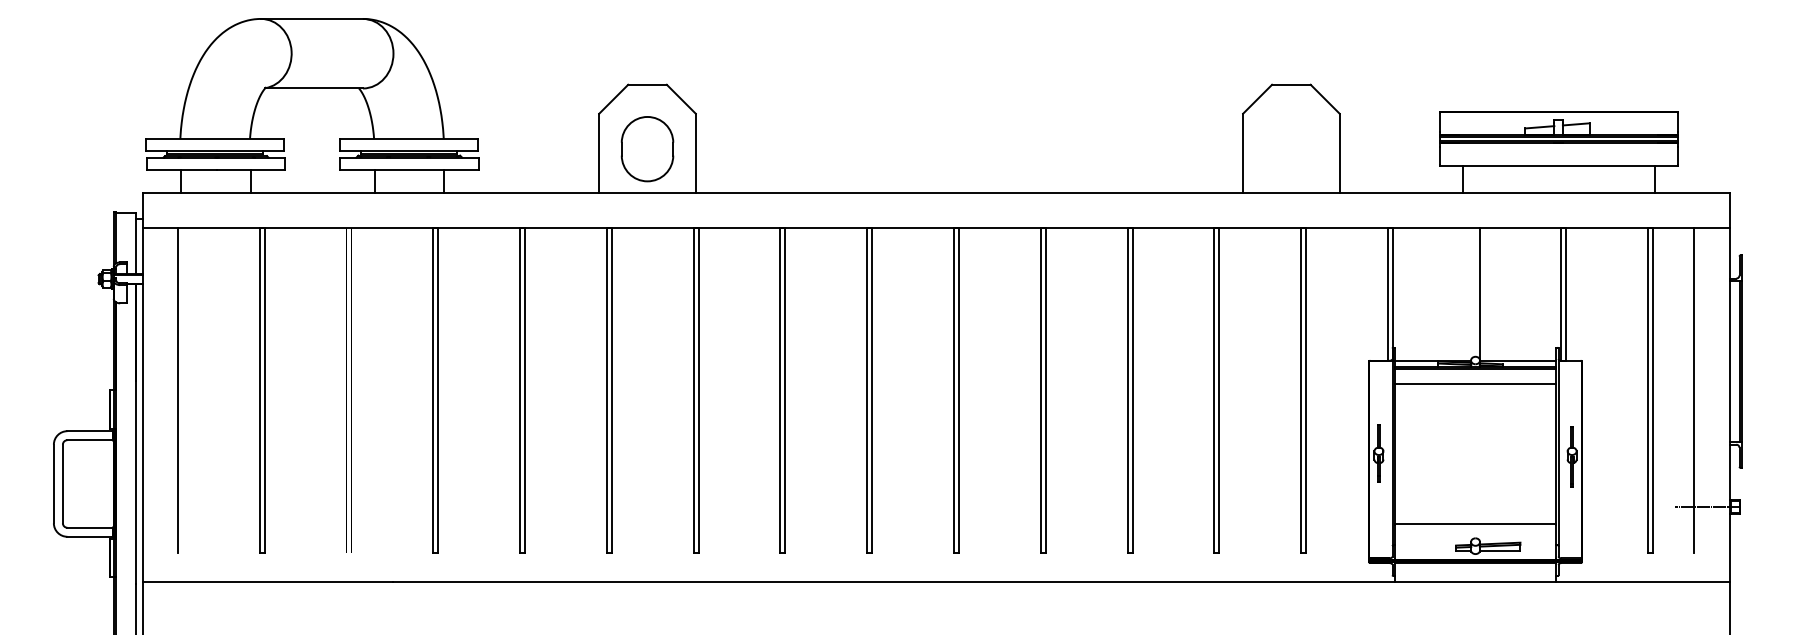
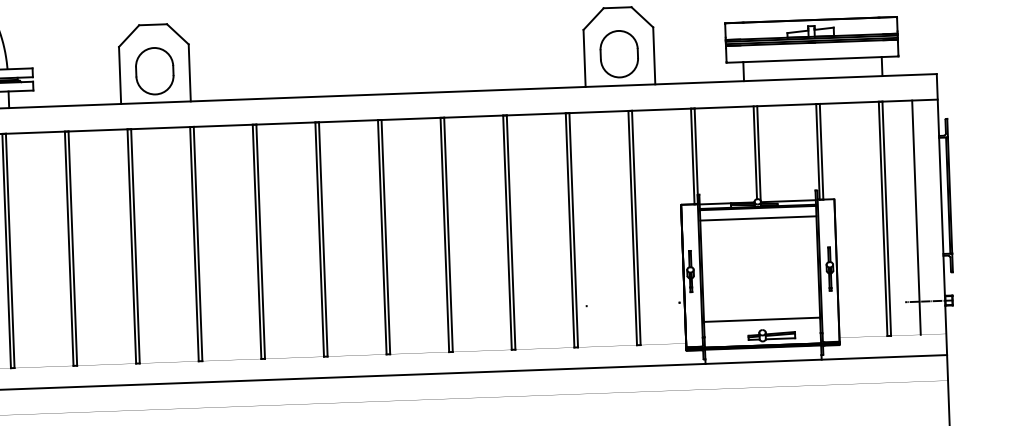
part: (1290, 149) -> (618, 54), added
line: (1474, 292) -> (755, 152), added

